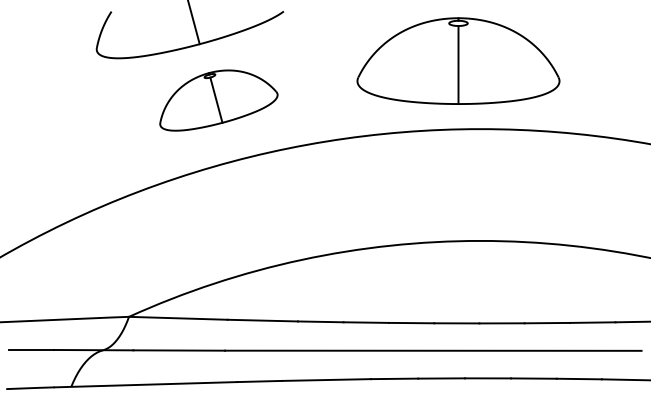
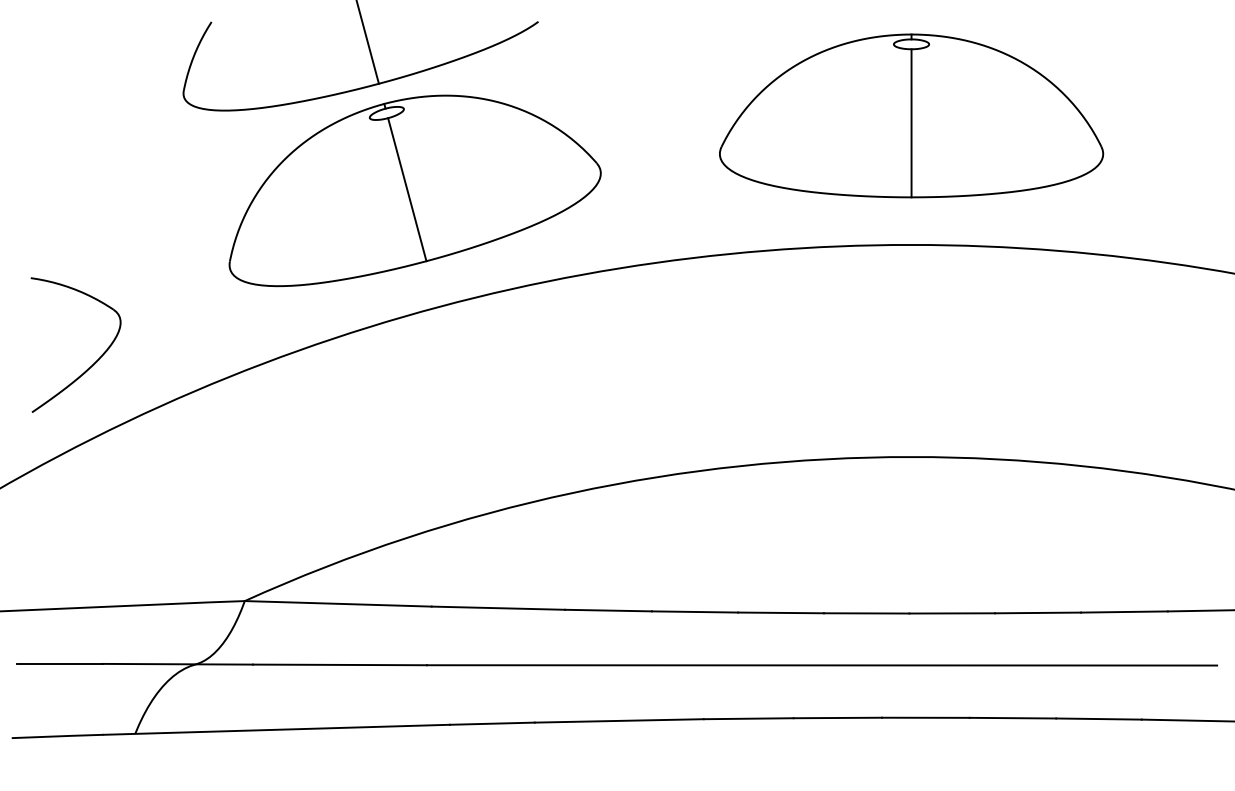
part: (458, 60) -> (911, 114), moved
part: (218, 100) -> (414, 190), size x1.67
part: (49, 190) -> (93, 361), added

